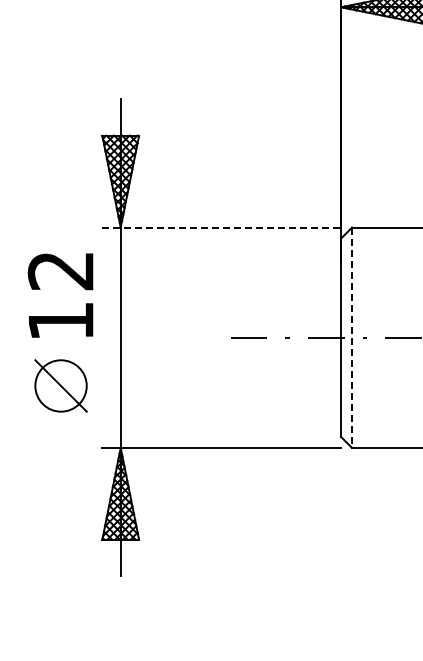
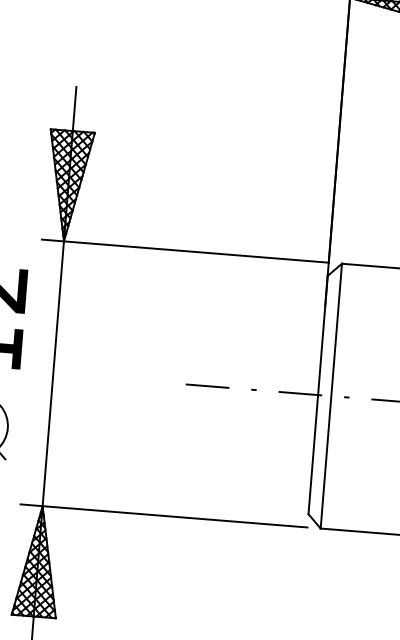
line: (222, 227) -> (186, 251), dashed -> solid
line: (352, 338) -> (331, 397), dashed -> solid

